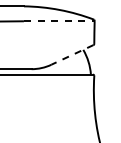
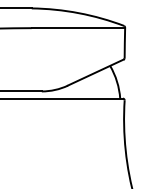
line: (59, 21) -> (78, 28), dashed -> solid
line: (71, 55) -> (94, 73), dashed -> solid

